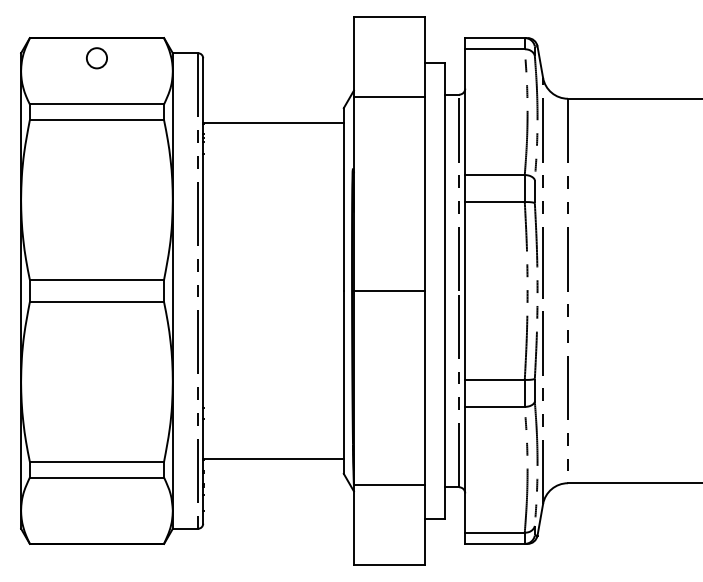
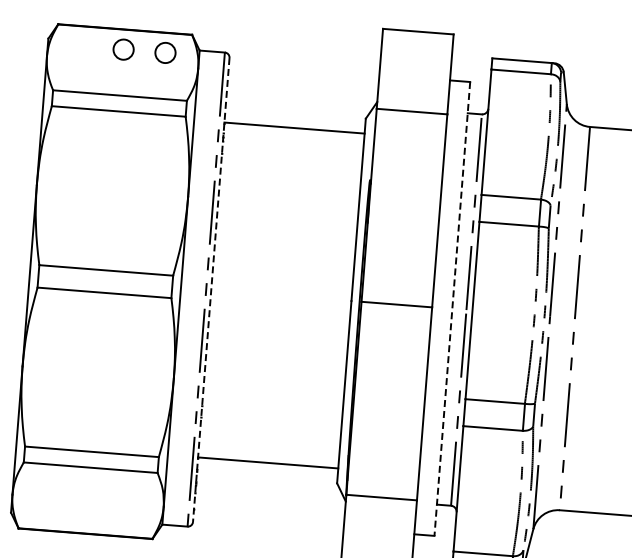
circle: (138, 58) -> (165, 53), added
line: (203, 291) -> (211, 290), solid -> dashed
line: (445, 291) -> (452, 309), solid -> dashed

